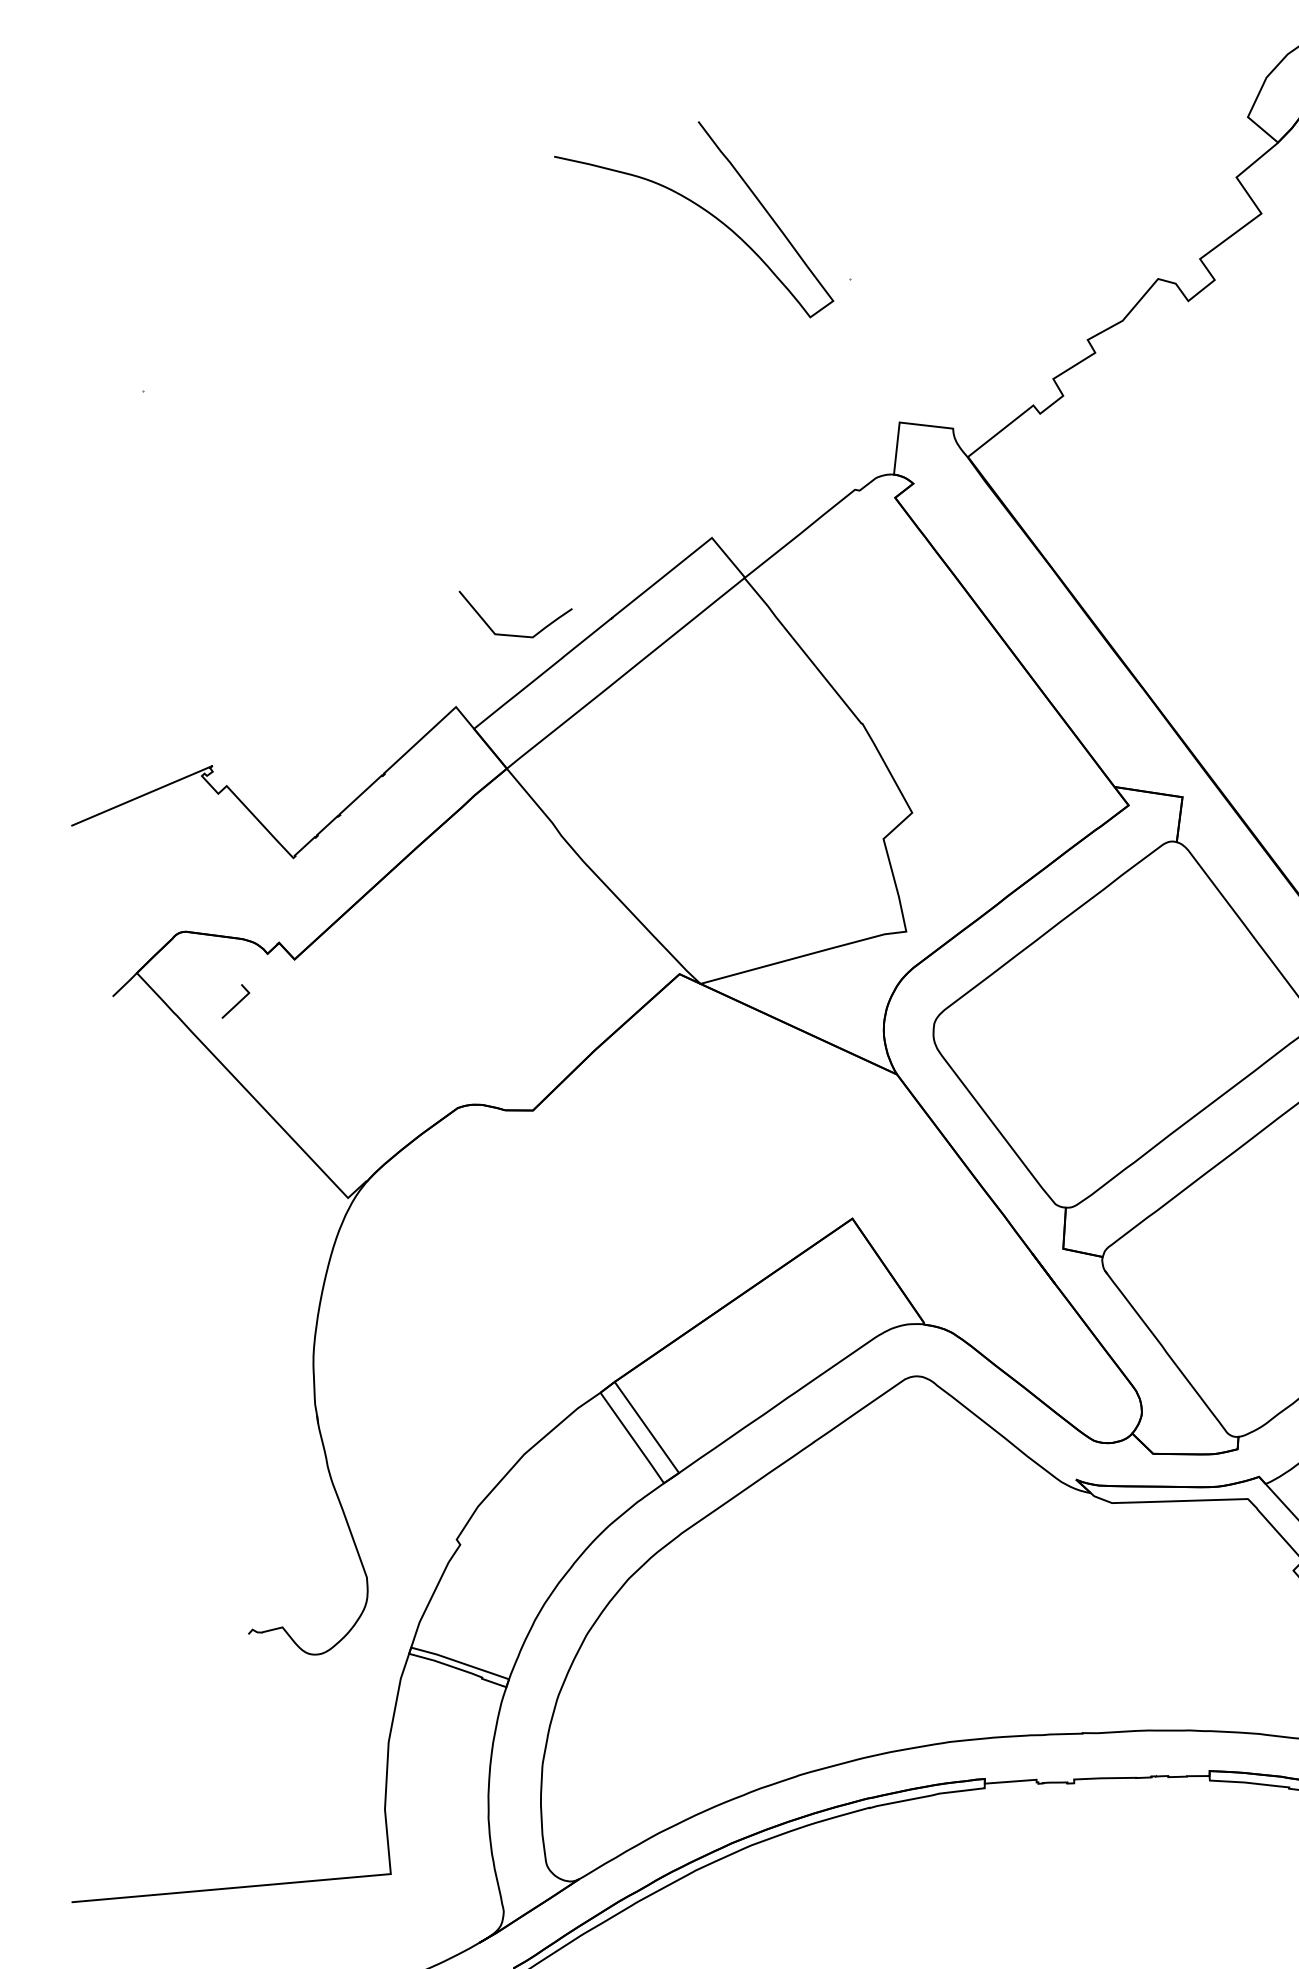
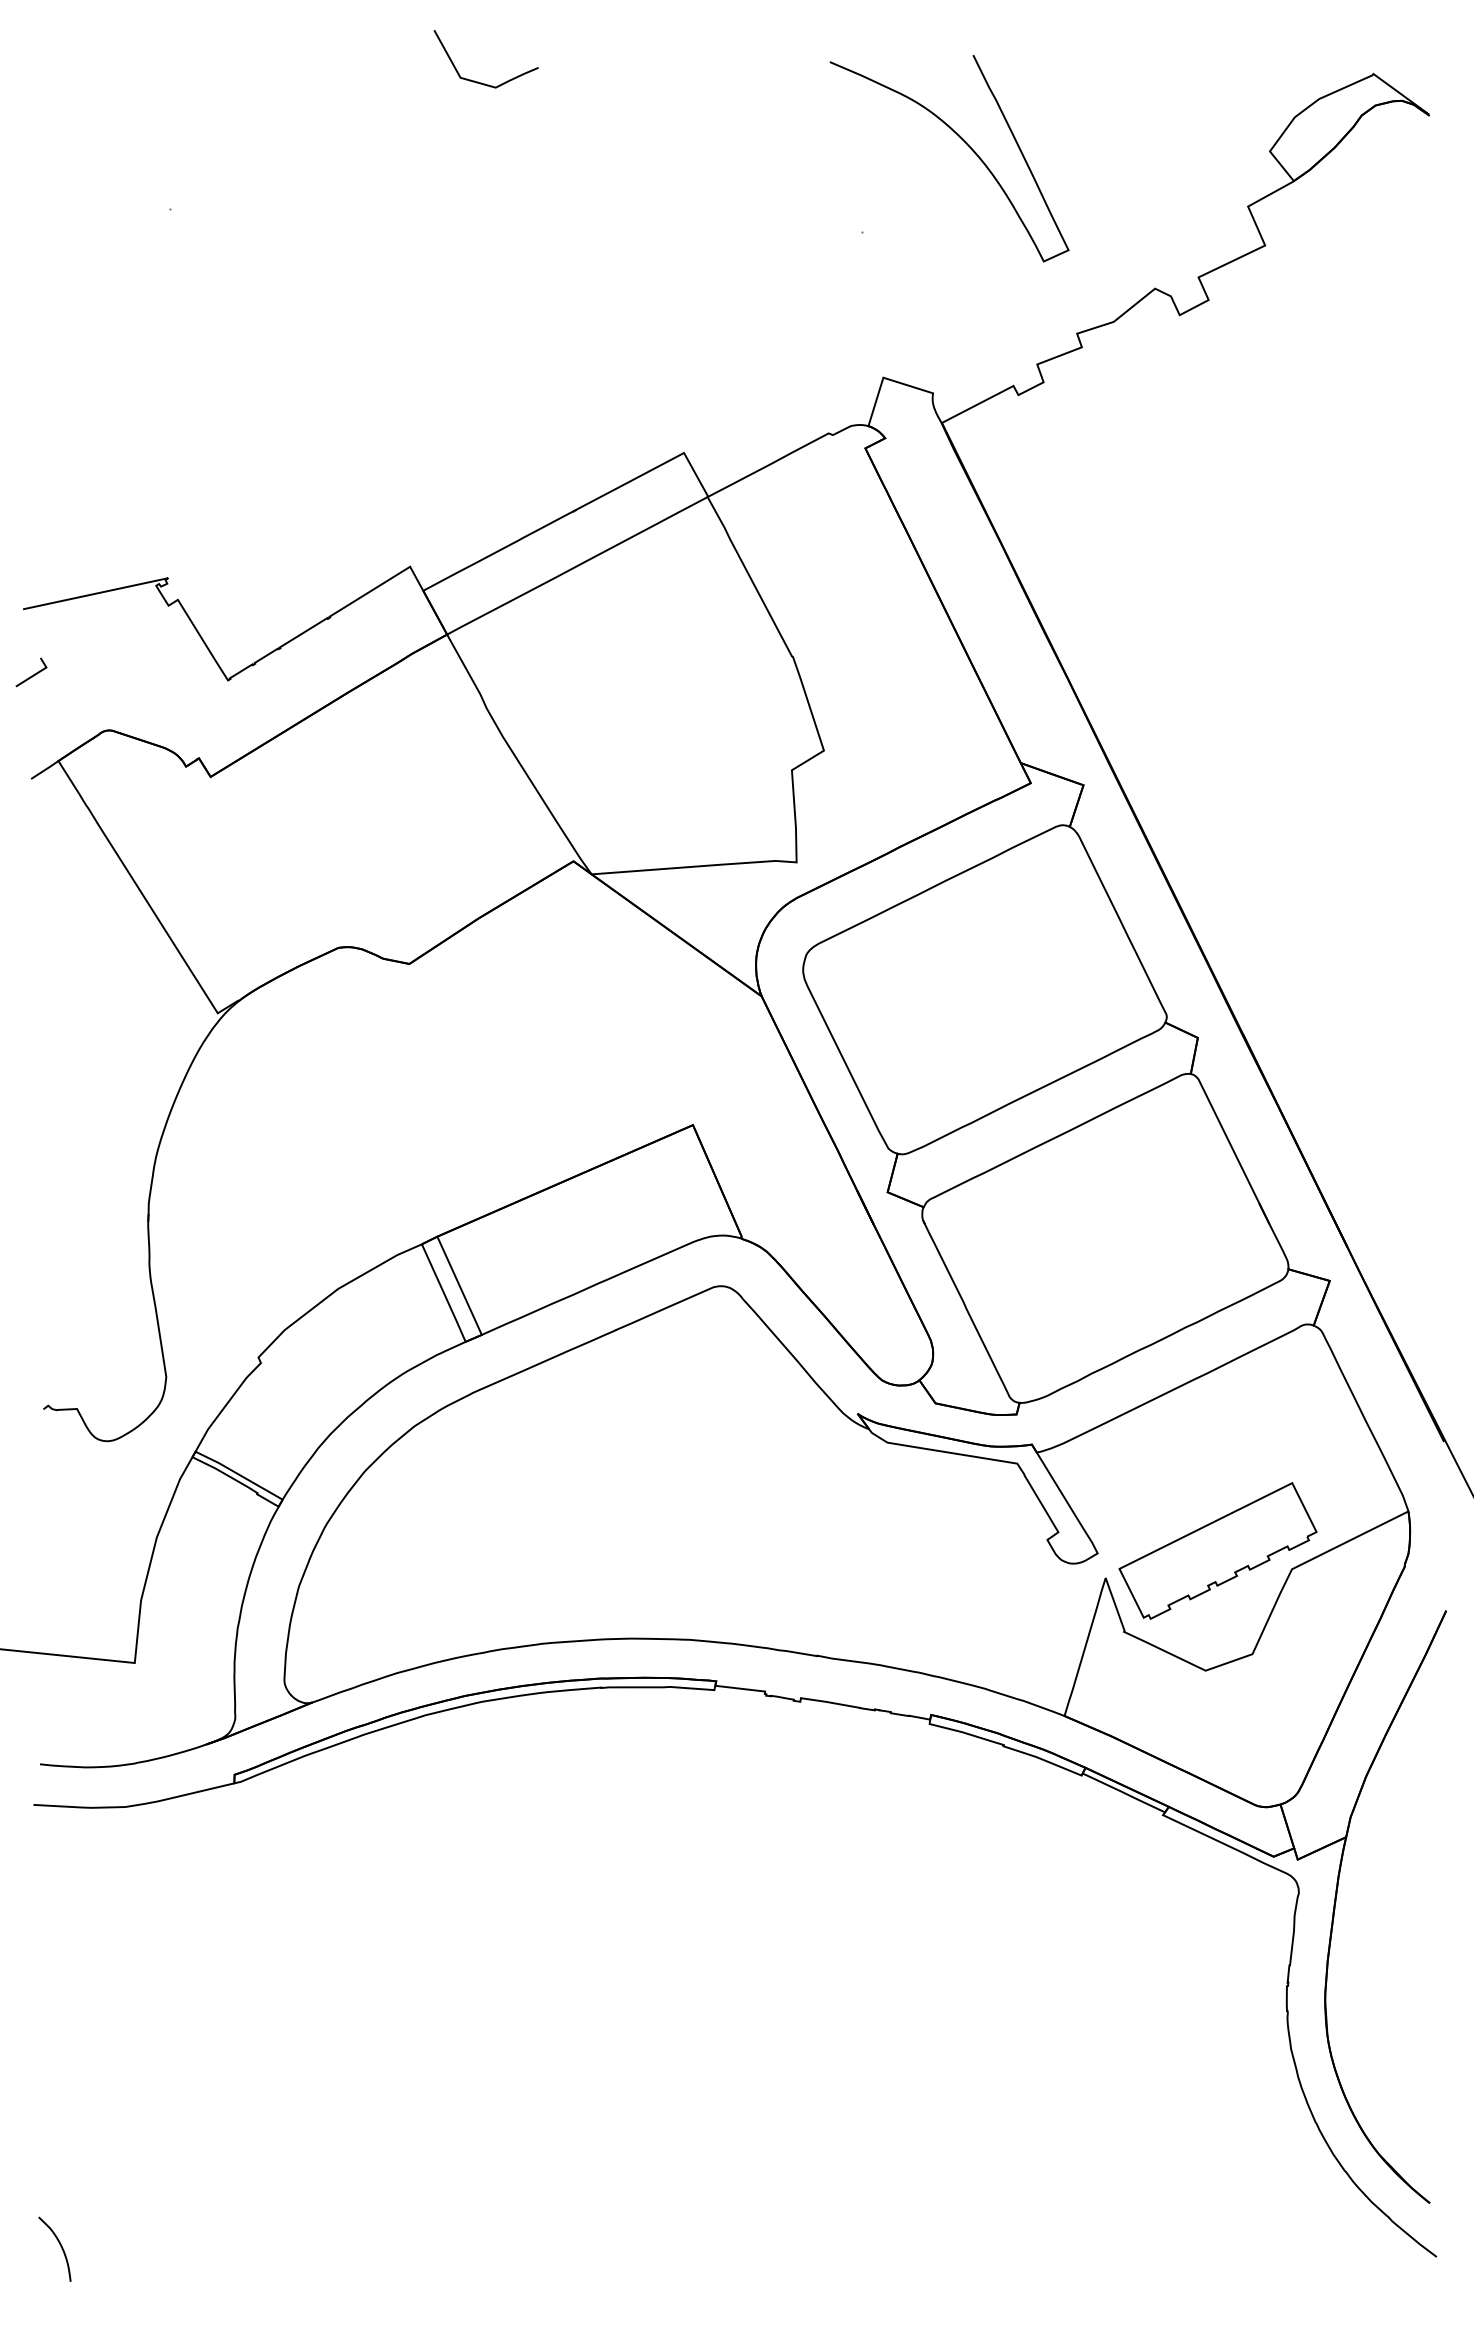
curve: (706, 212) -> (964, 142), moved
curve: (514, 634) -> (478, 81), moved
line: (237, 1002) -> (33, 674), moved

